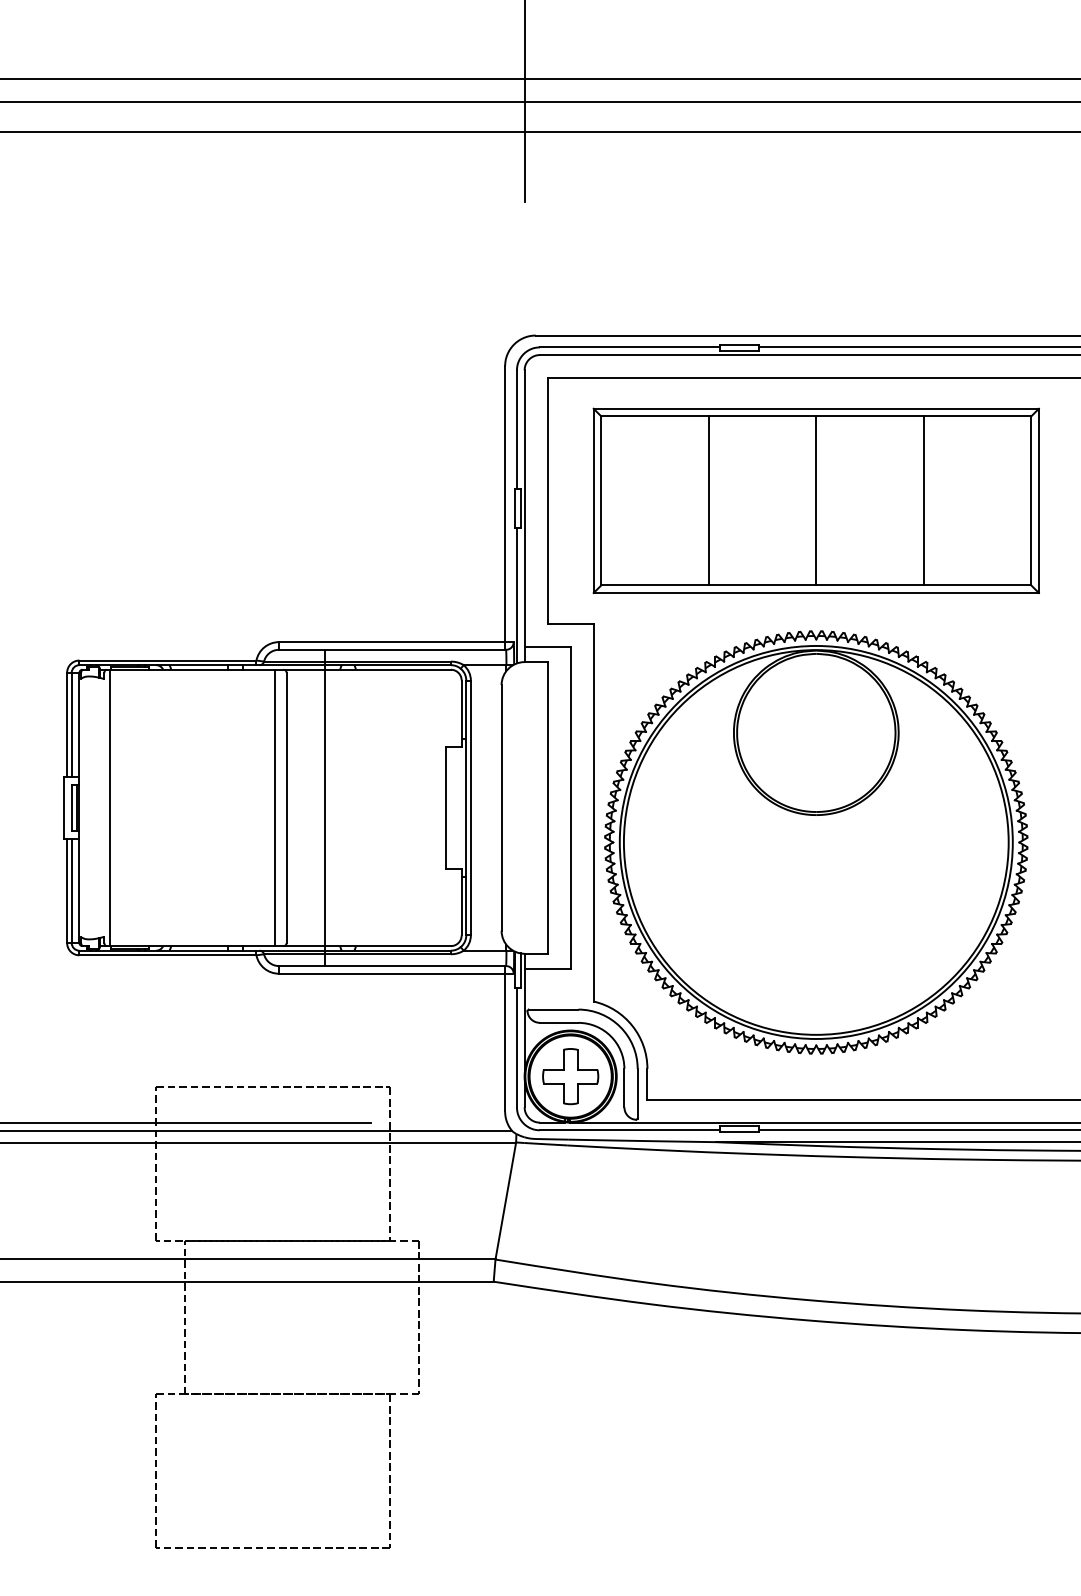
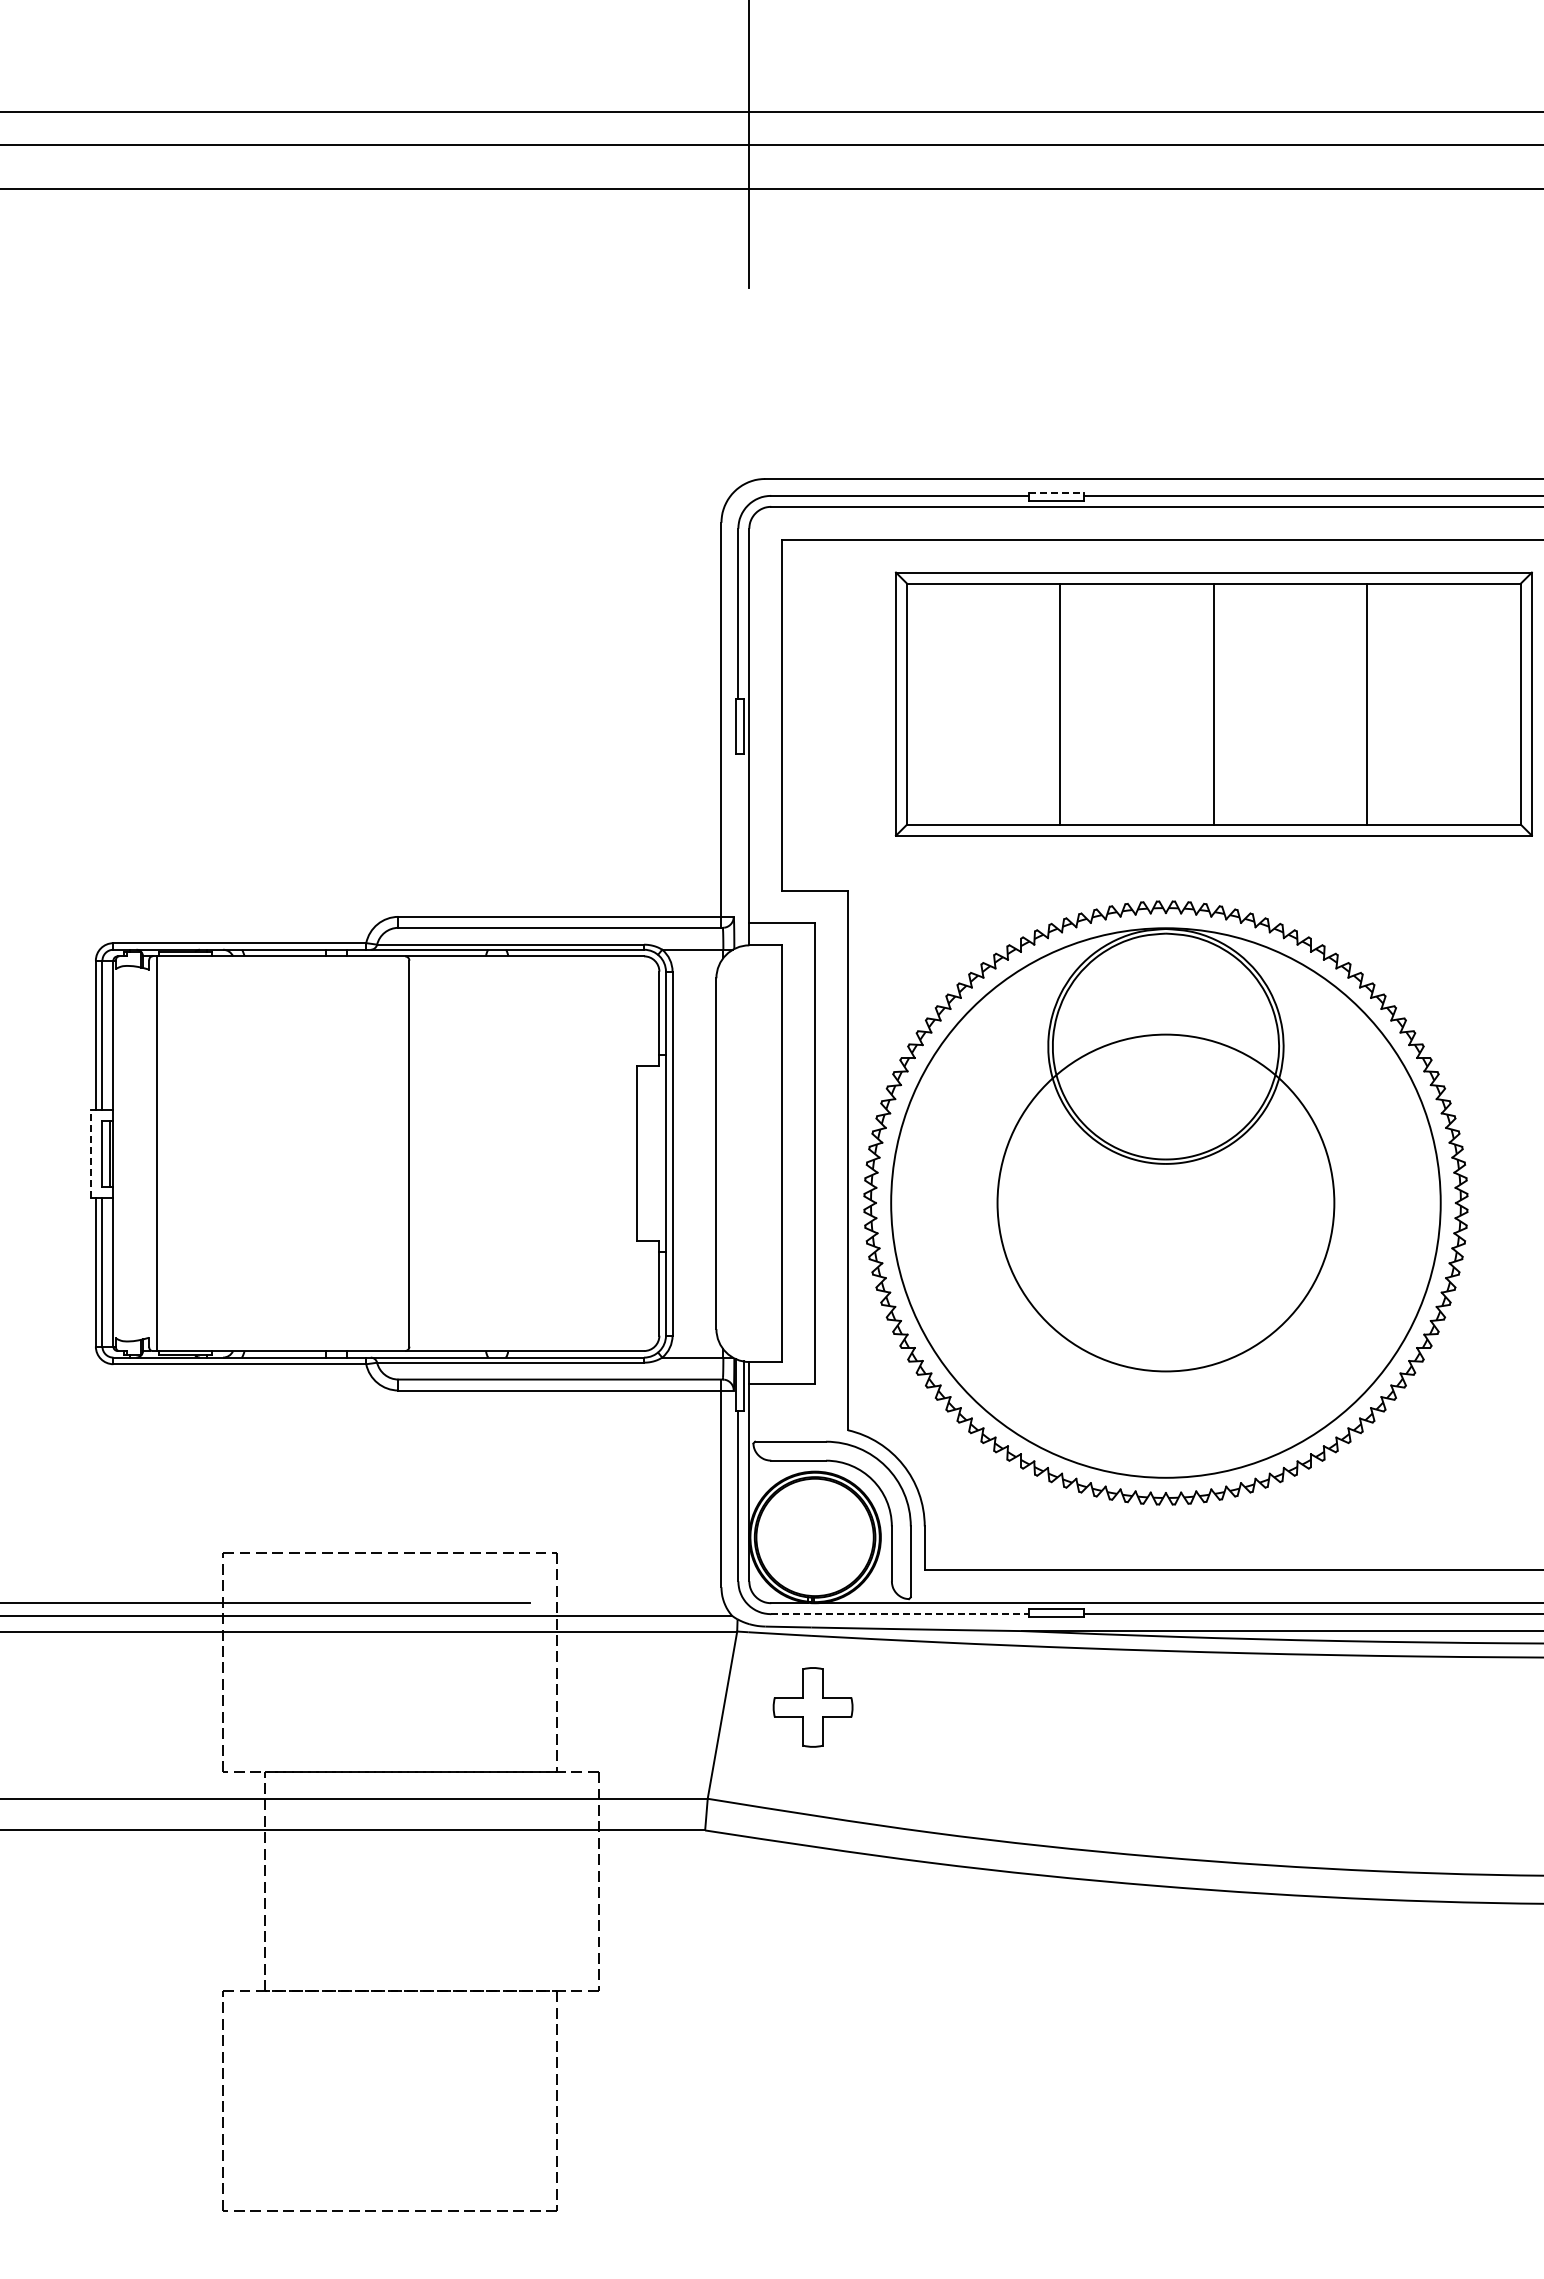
line: (739, 345) -> (1056, 493), solid -> dashed
part: (815, 500) -> (1213, 703), moved
line: (517, 595) -> (738, 850), removed
line: (64, 807) -> (91, 1153), solid -> dashed
line: (274, 807) -> (392, 1153), removed
line: (325, 807) -> (464, 1153), removed
circle: (815, 842) -> (1165, 1202), size x0.6
part: (570, 1076) -> (812, 1707), moved
line: (630, 1130) -> (900, 1614), solid -> dashed

